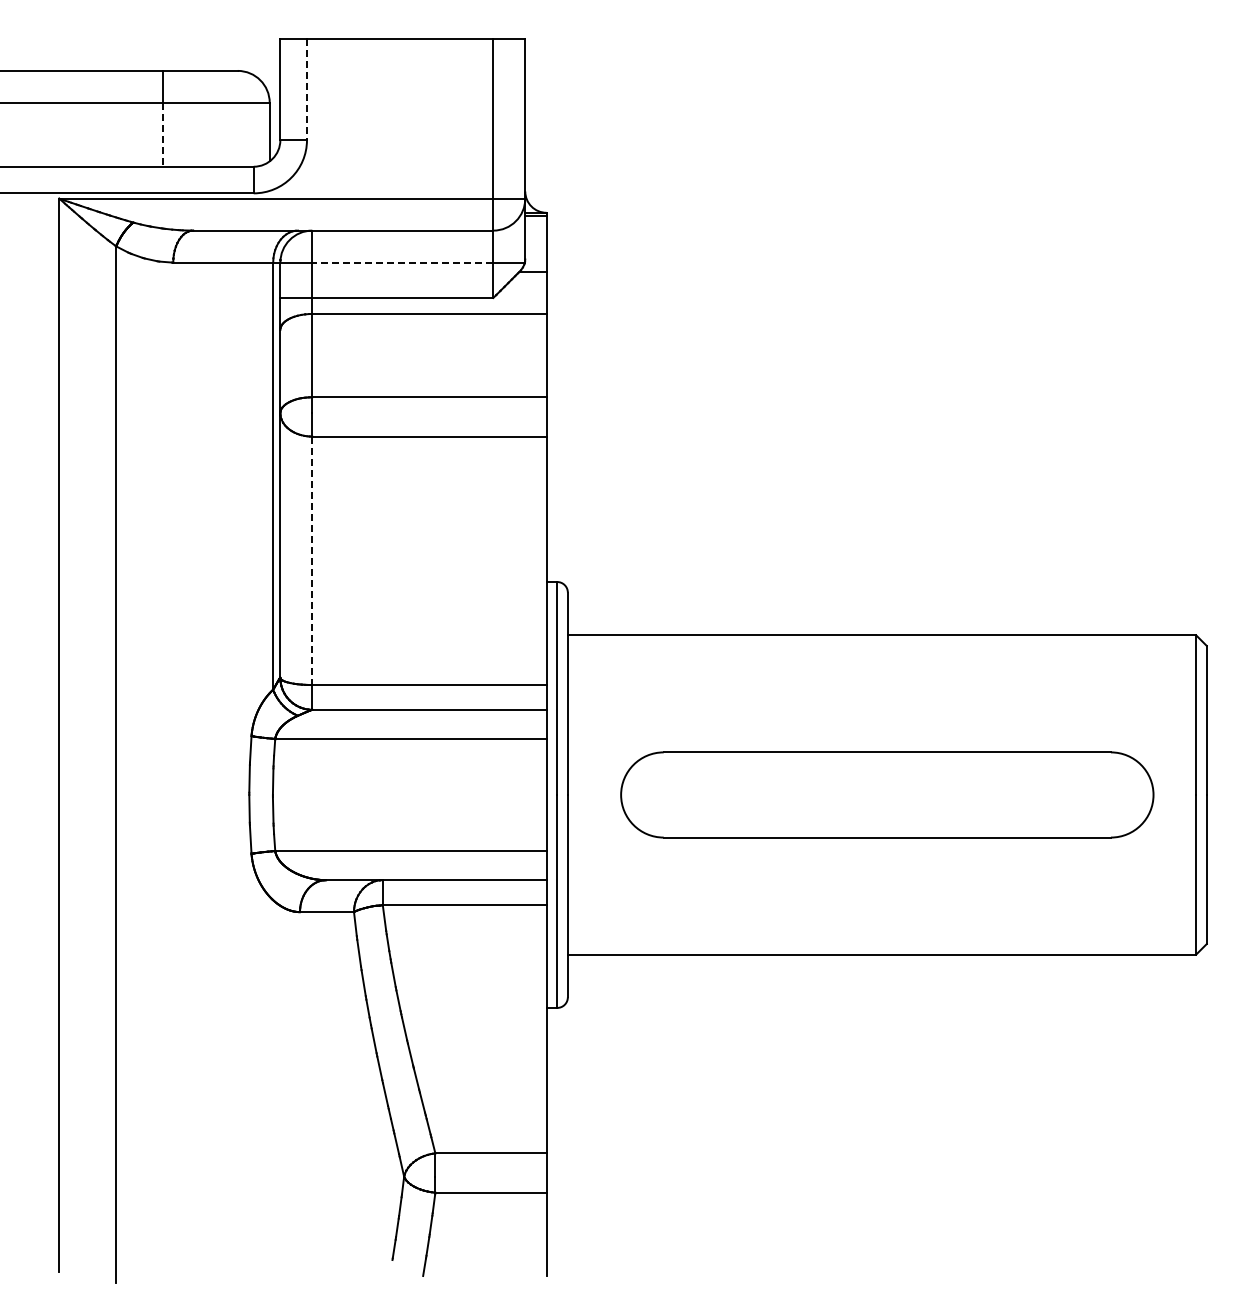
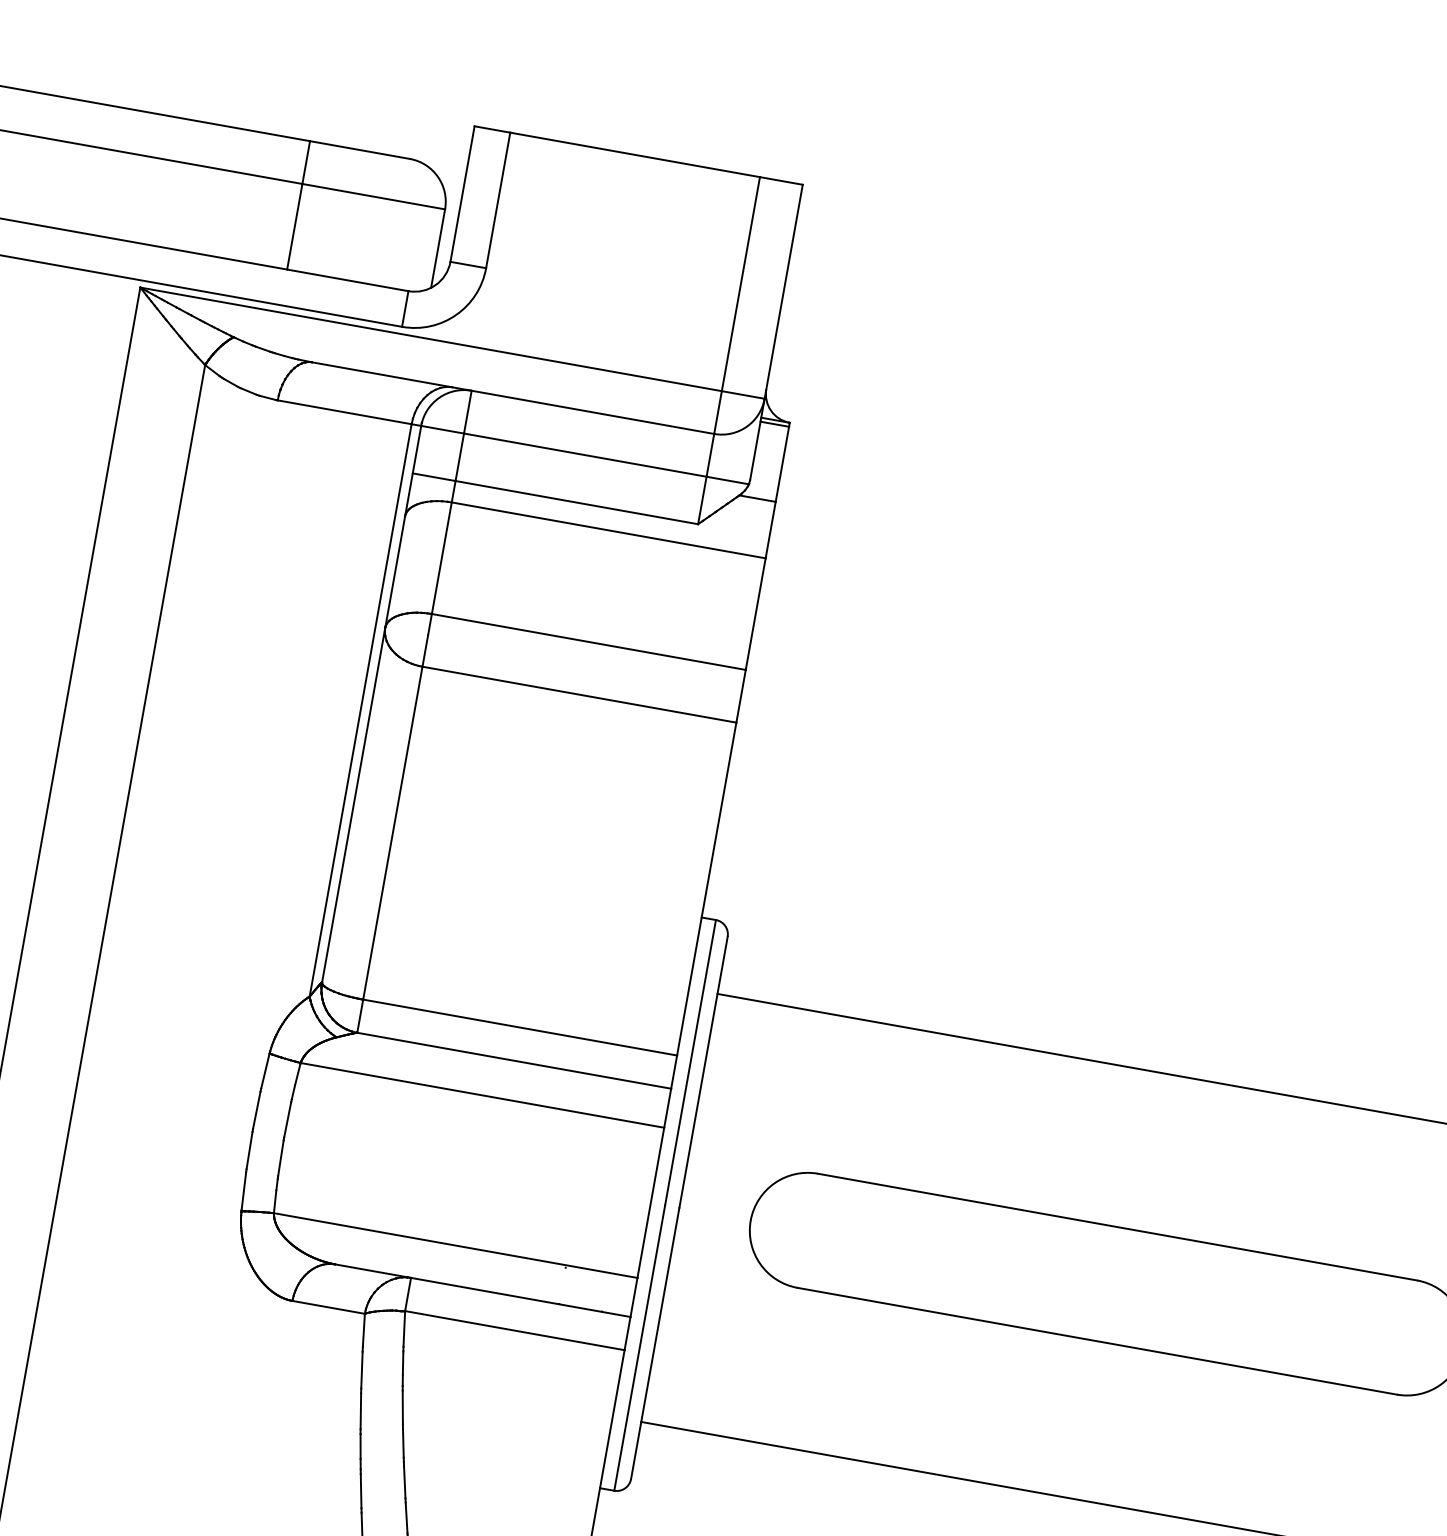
line: (307, 89) -> (498, 200), dashed -> solid
line: (163, 134) -> (295, 226), dashed -> solid
line: (402, 262) -> (584, 454), dashed -> solid
line: (312, 561) -> (392, 834), dashed -> solid

